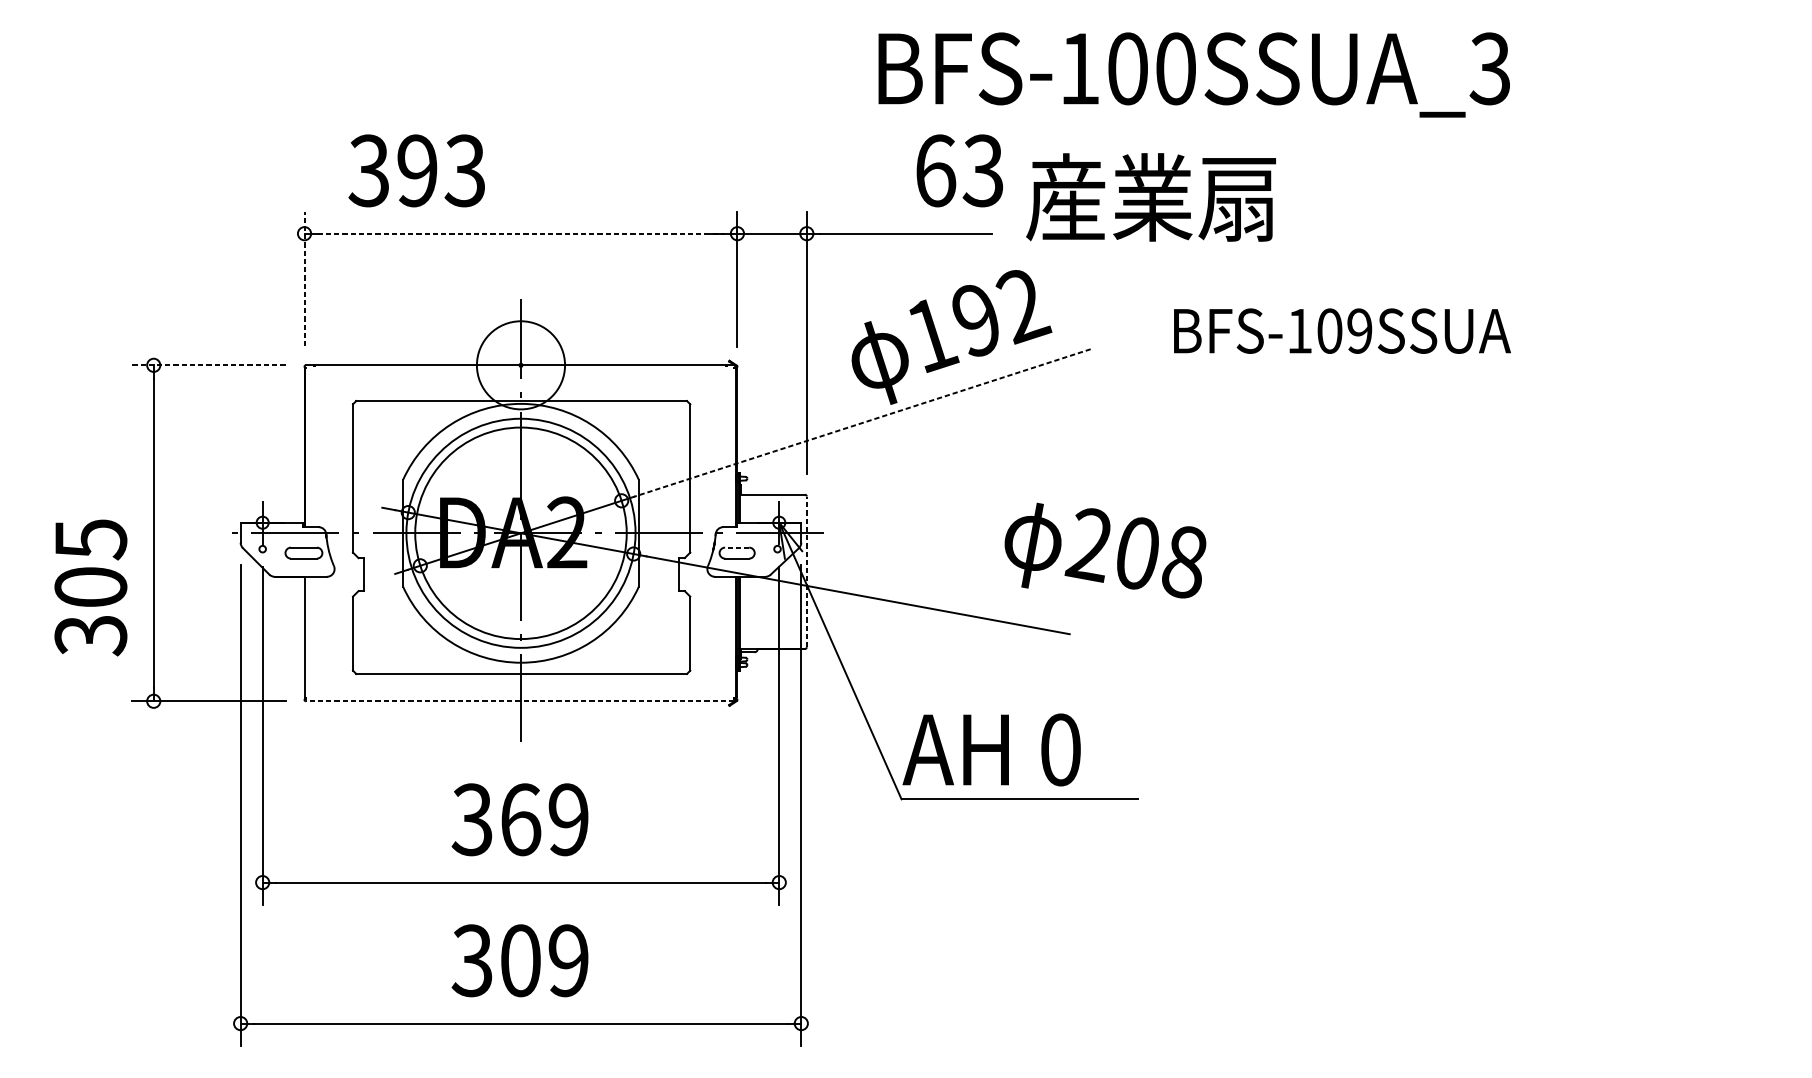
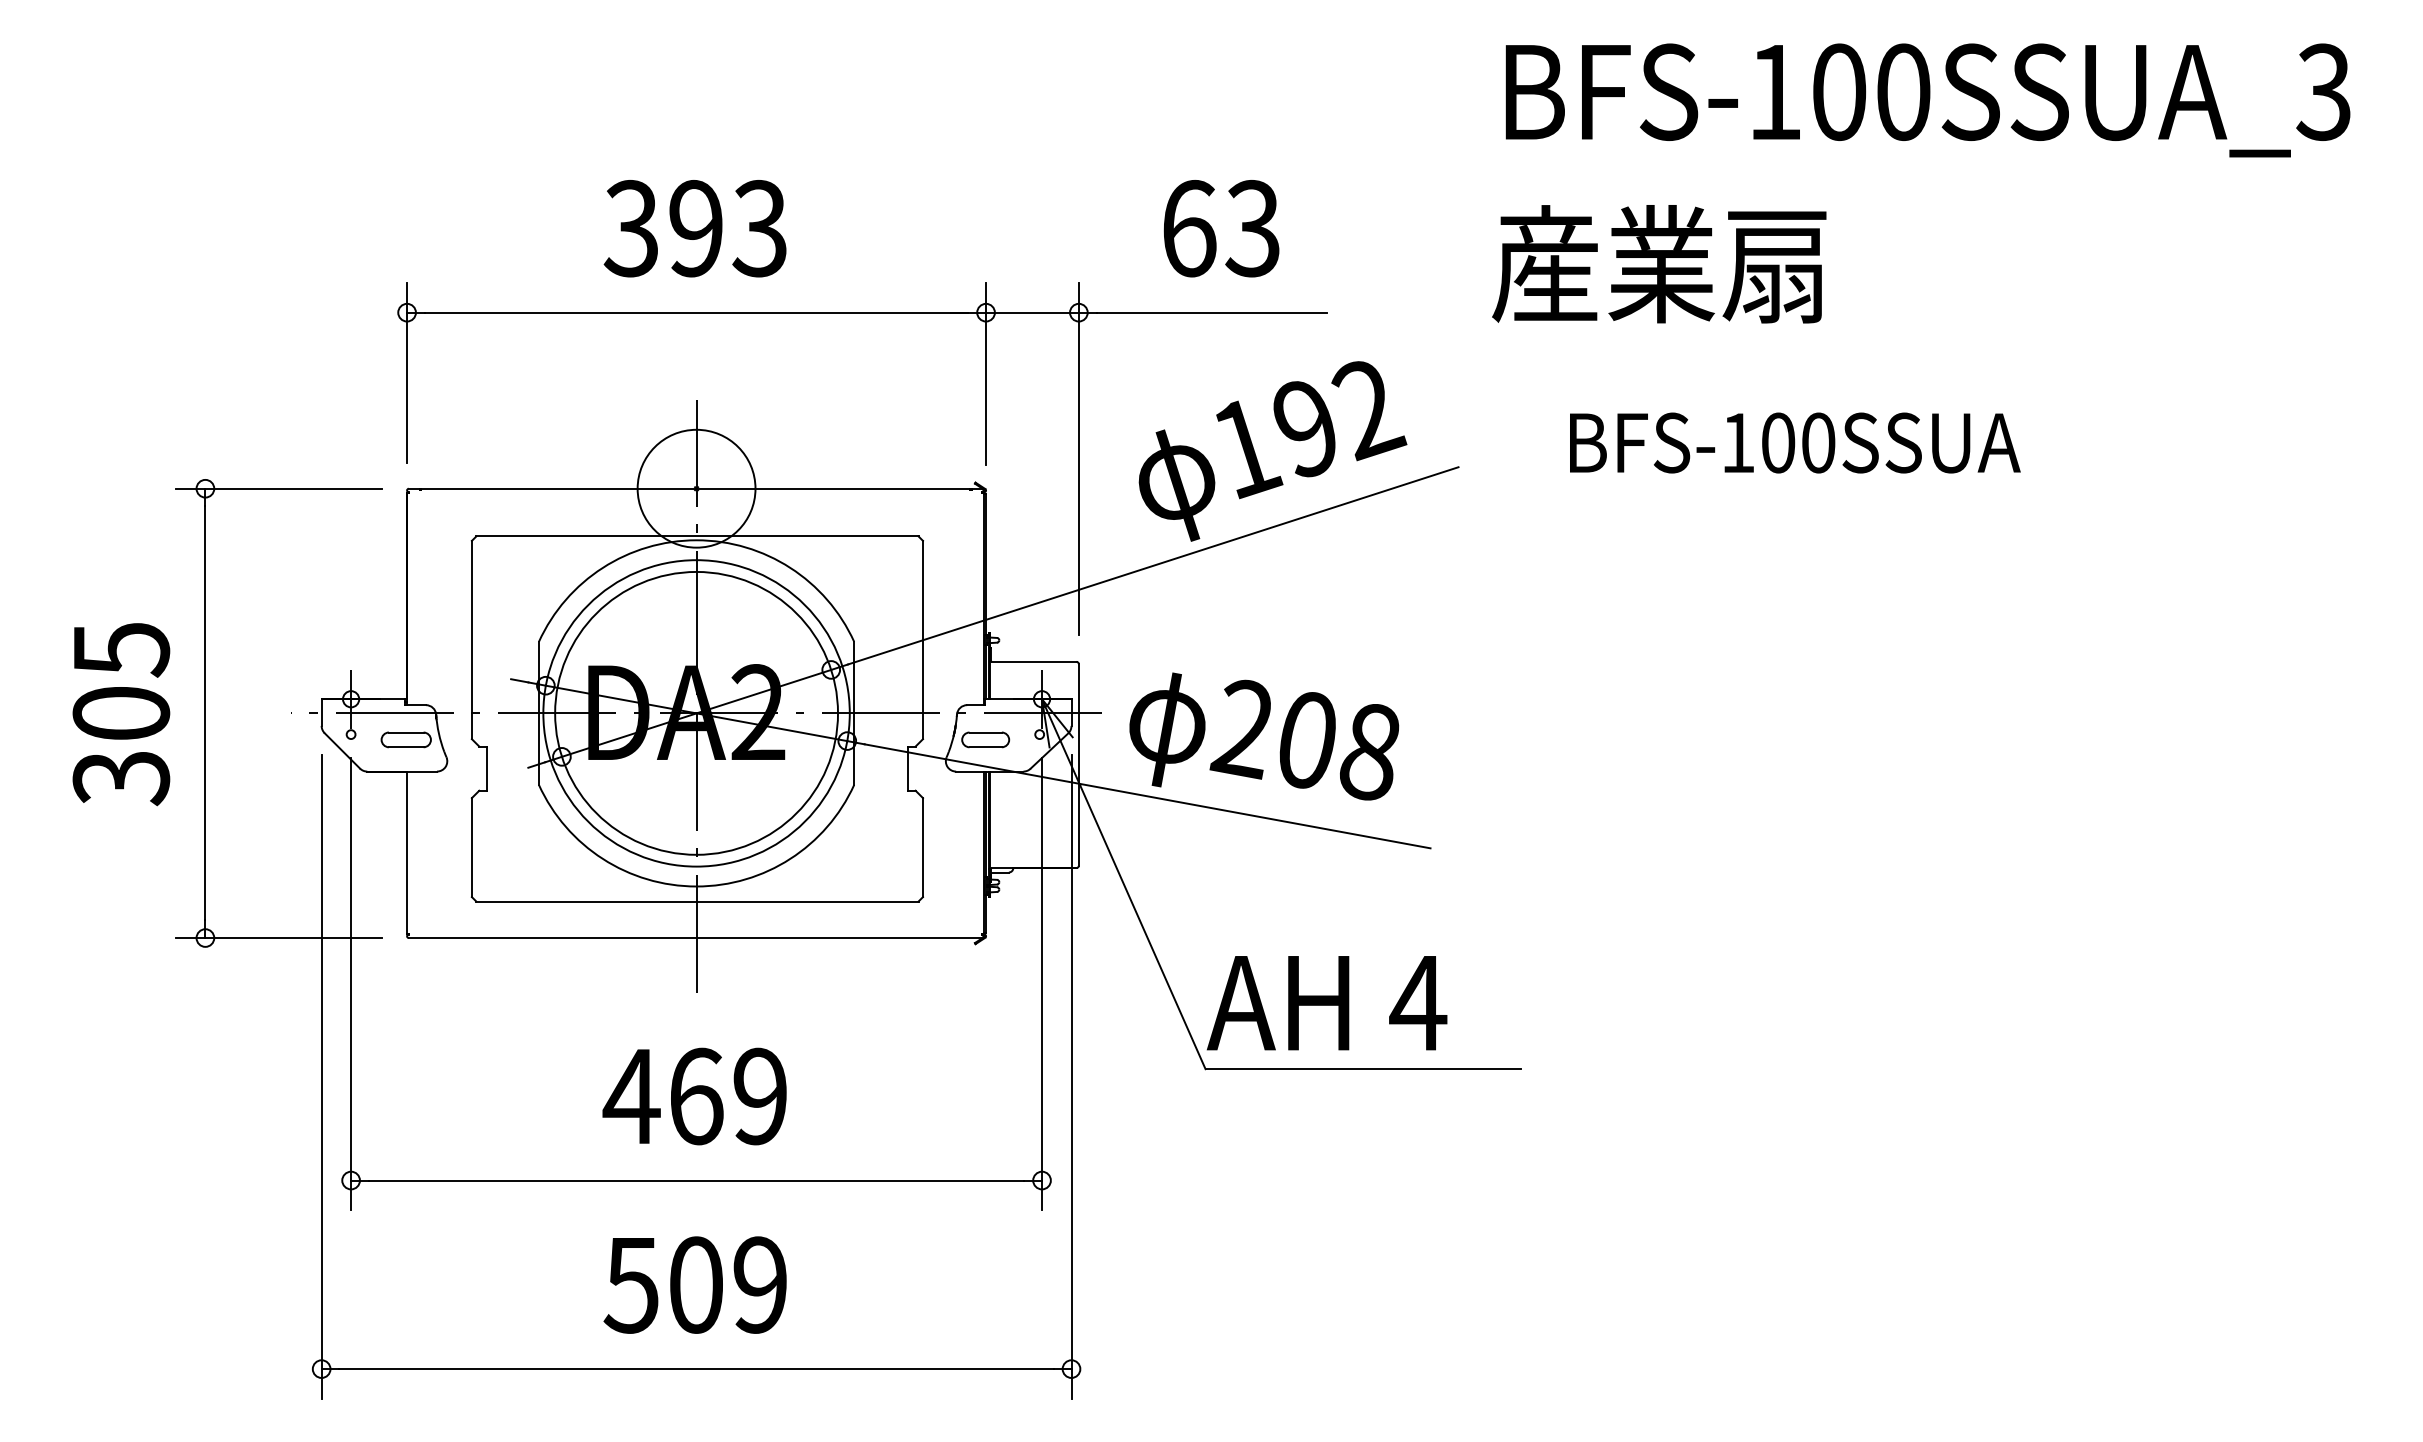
text: (1193, 75) -> (1927, 100), moved
text: (416, 170) -> (694, 228), moved
text: (959, 170) -> (1221, 228), moved
text: (1151, 197) -> (1659, 264), moved
line: (520, 233) -> (696, 312), dashed -> solid
line: (304, 278) -> (407, 372), dashed -> solid
text: (1359, 330) -> (1818, 442), BFS-109SSUA -> BFS-100SSUA
line: (208, 365) -> (278, 488), dashed -> solid
line: (862, 422) -> (1153, 565), dashed -> solid
line: (737, 547) -> (985, 732), dashed -> solid
text: (1105, 550) -> (1264, 736), moved
line: (806, 571) -> (1078, 764), dashed -> solid
text: (91, 587) -> (121, 714), moved
line: (520, 701) -> (695, 938), dashed -> solid
text: (1060, 749) -> (1418, 1002), 0 -> 4
text: (472, 819) -> (631, 1096), 369 -> 469
text: (471, 960) -> (630, 1284), 309 -> 509

